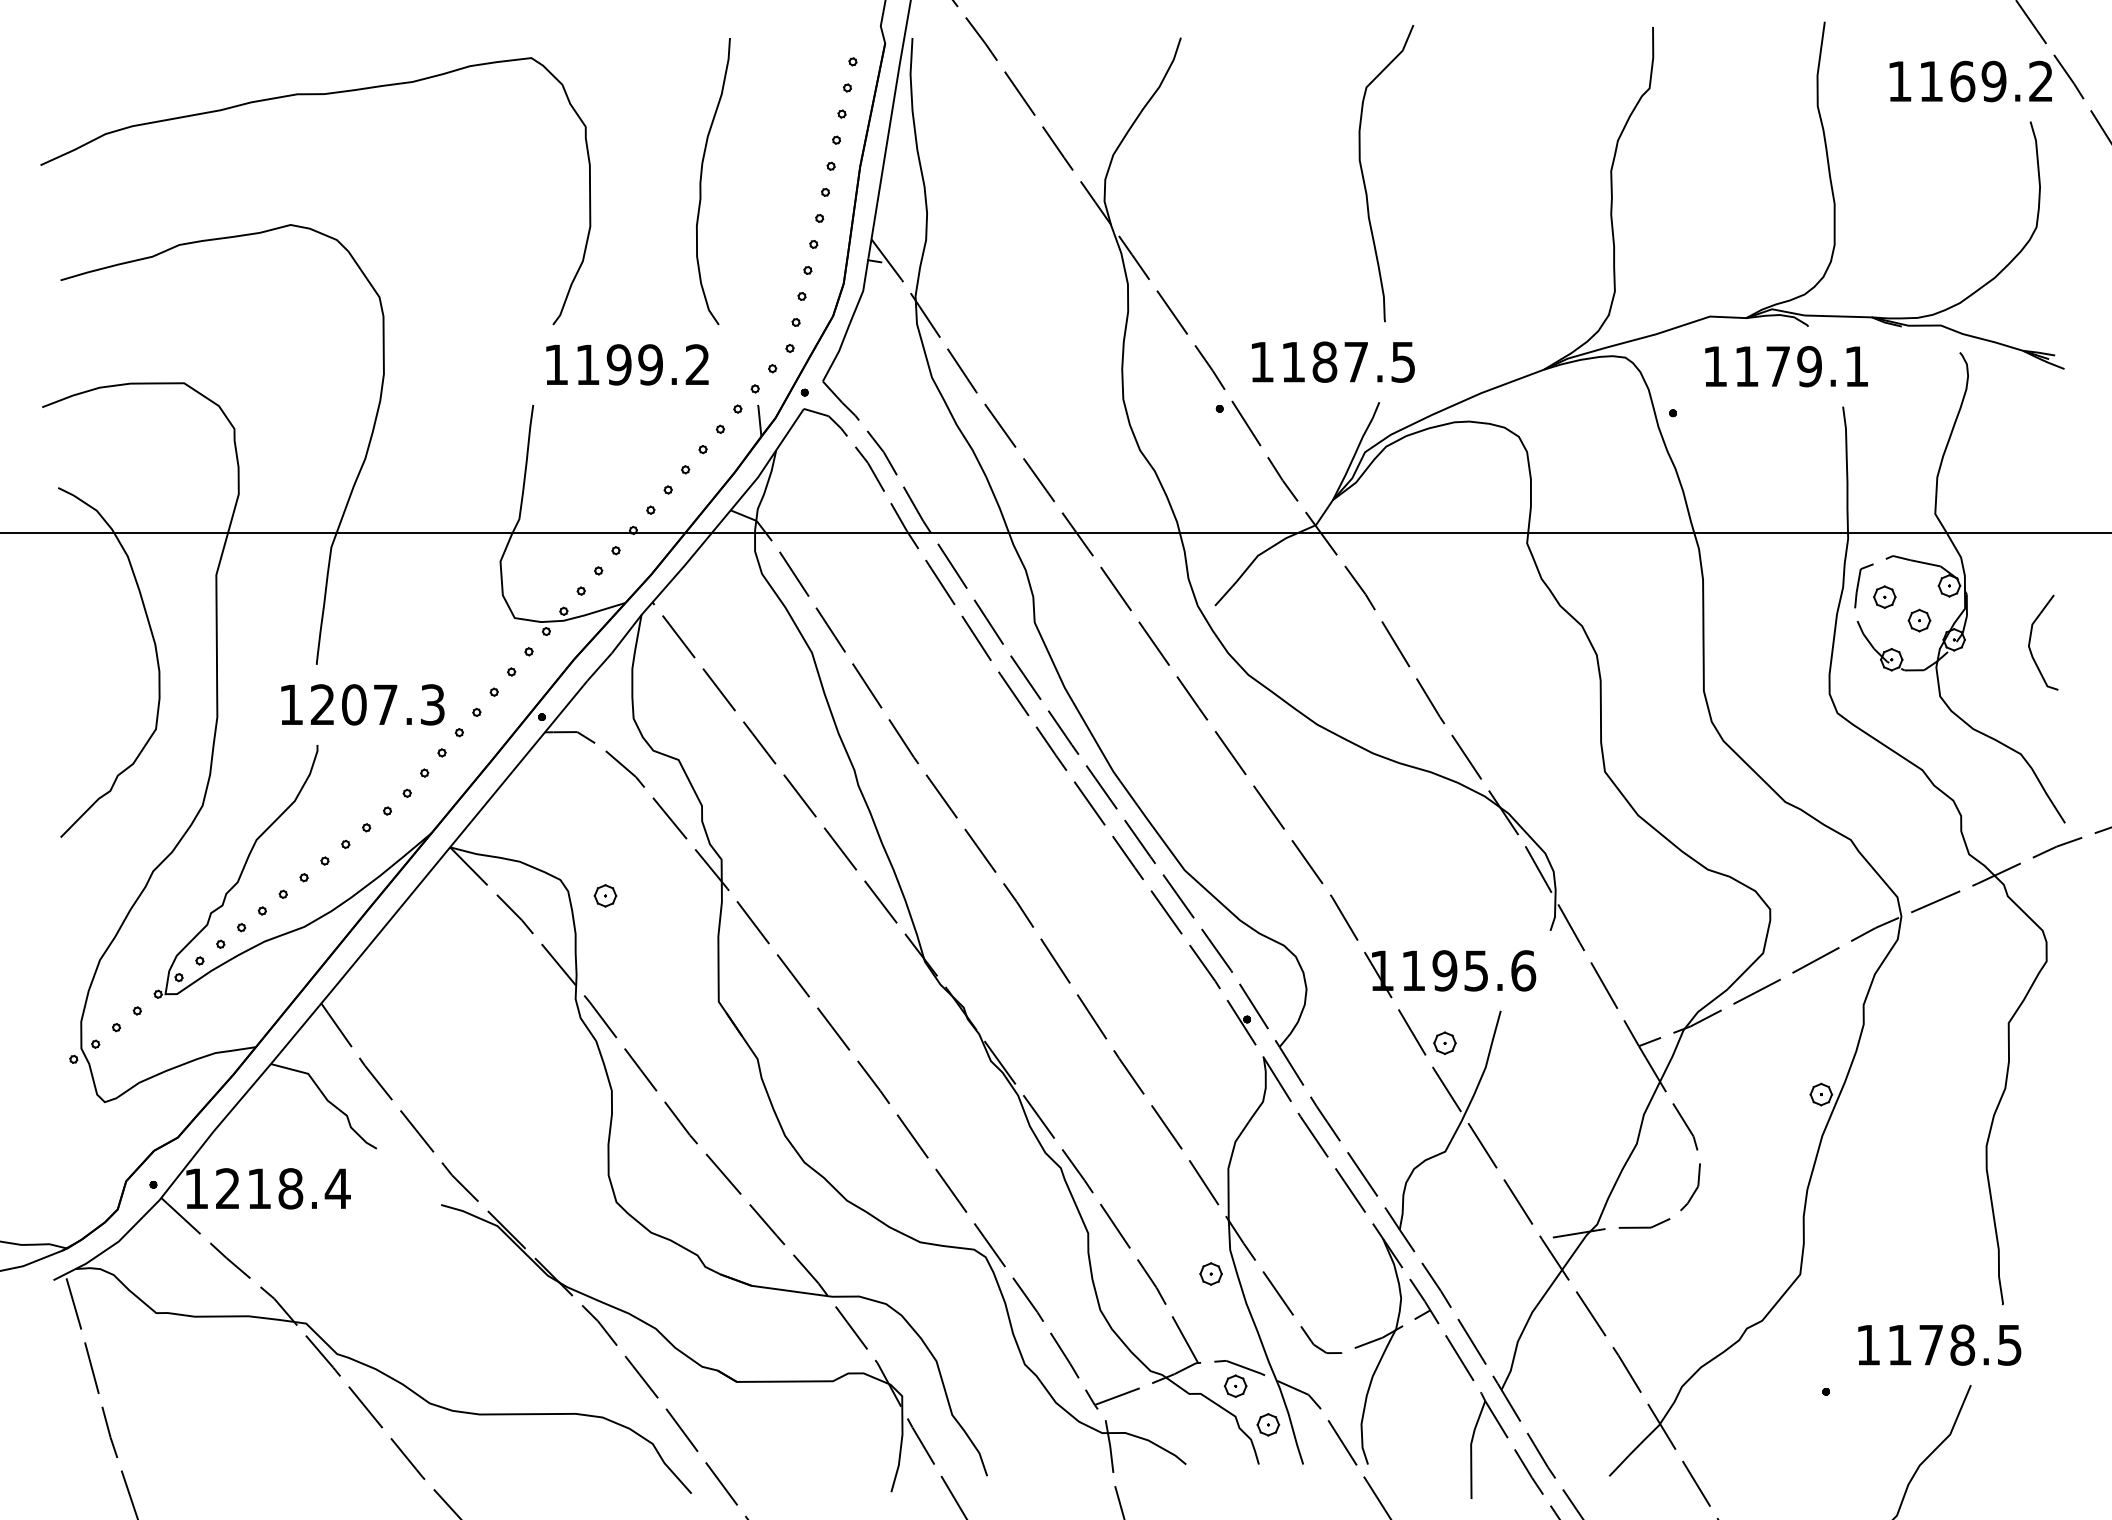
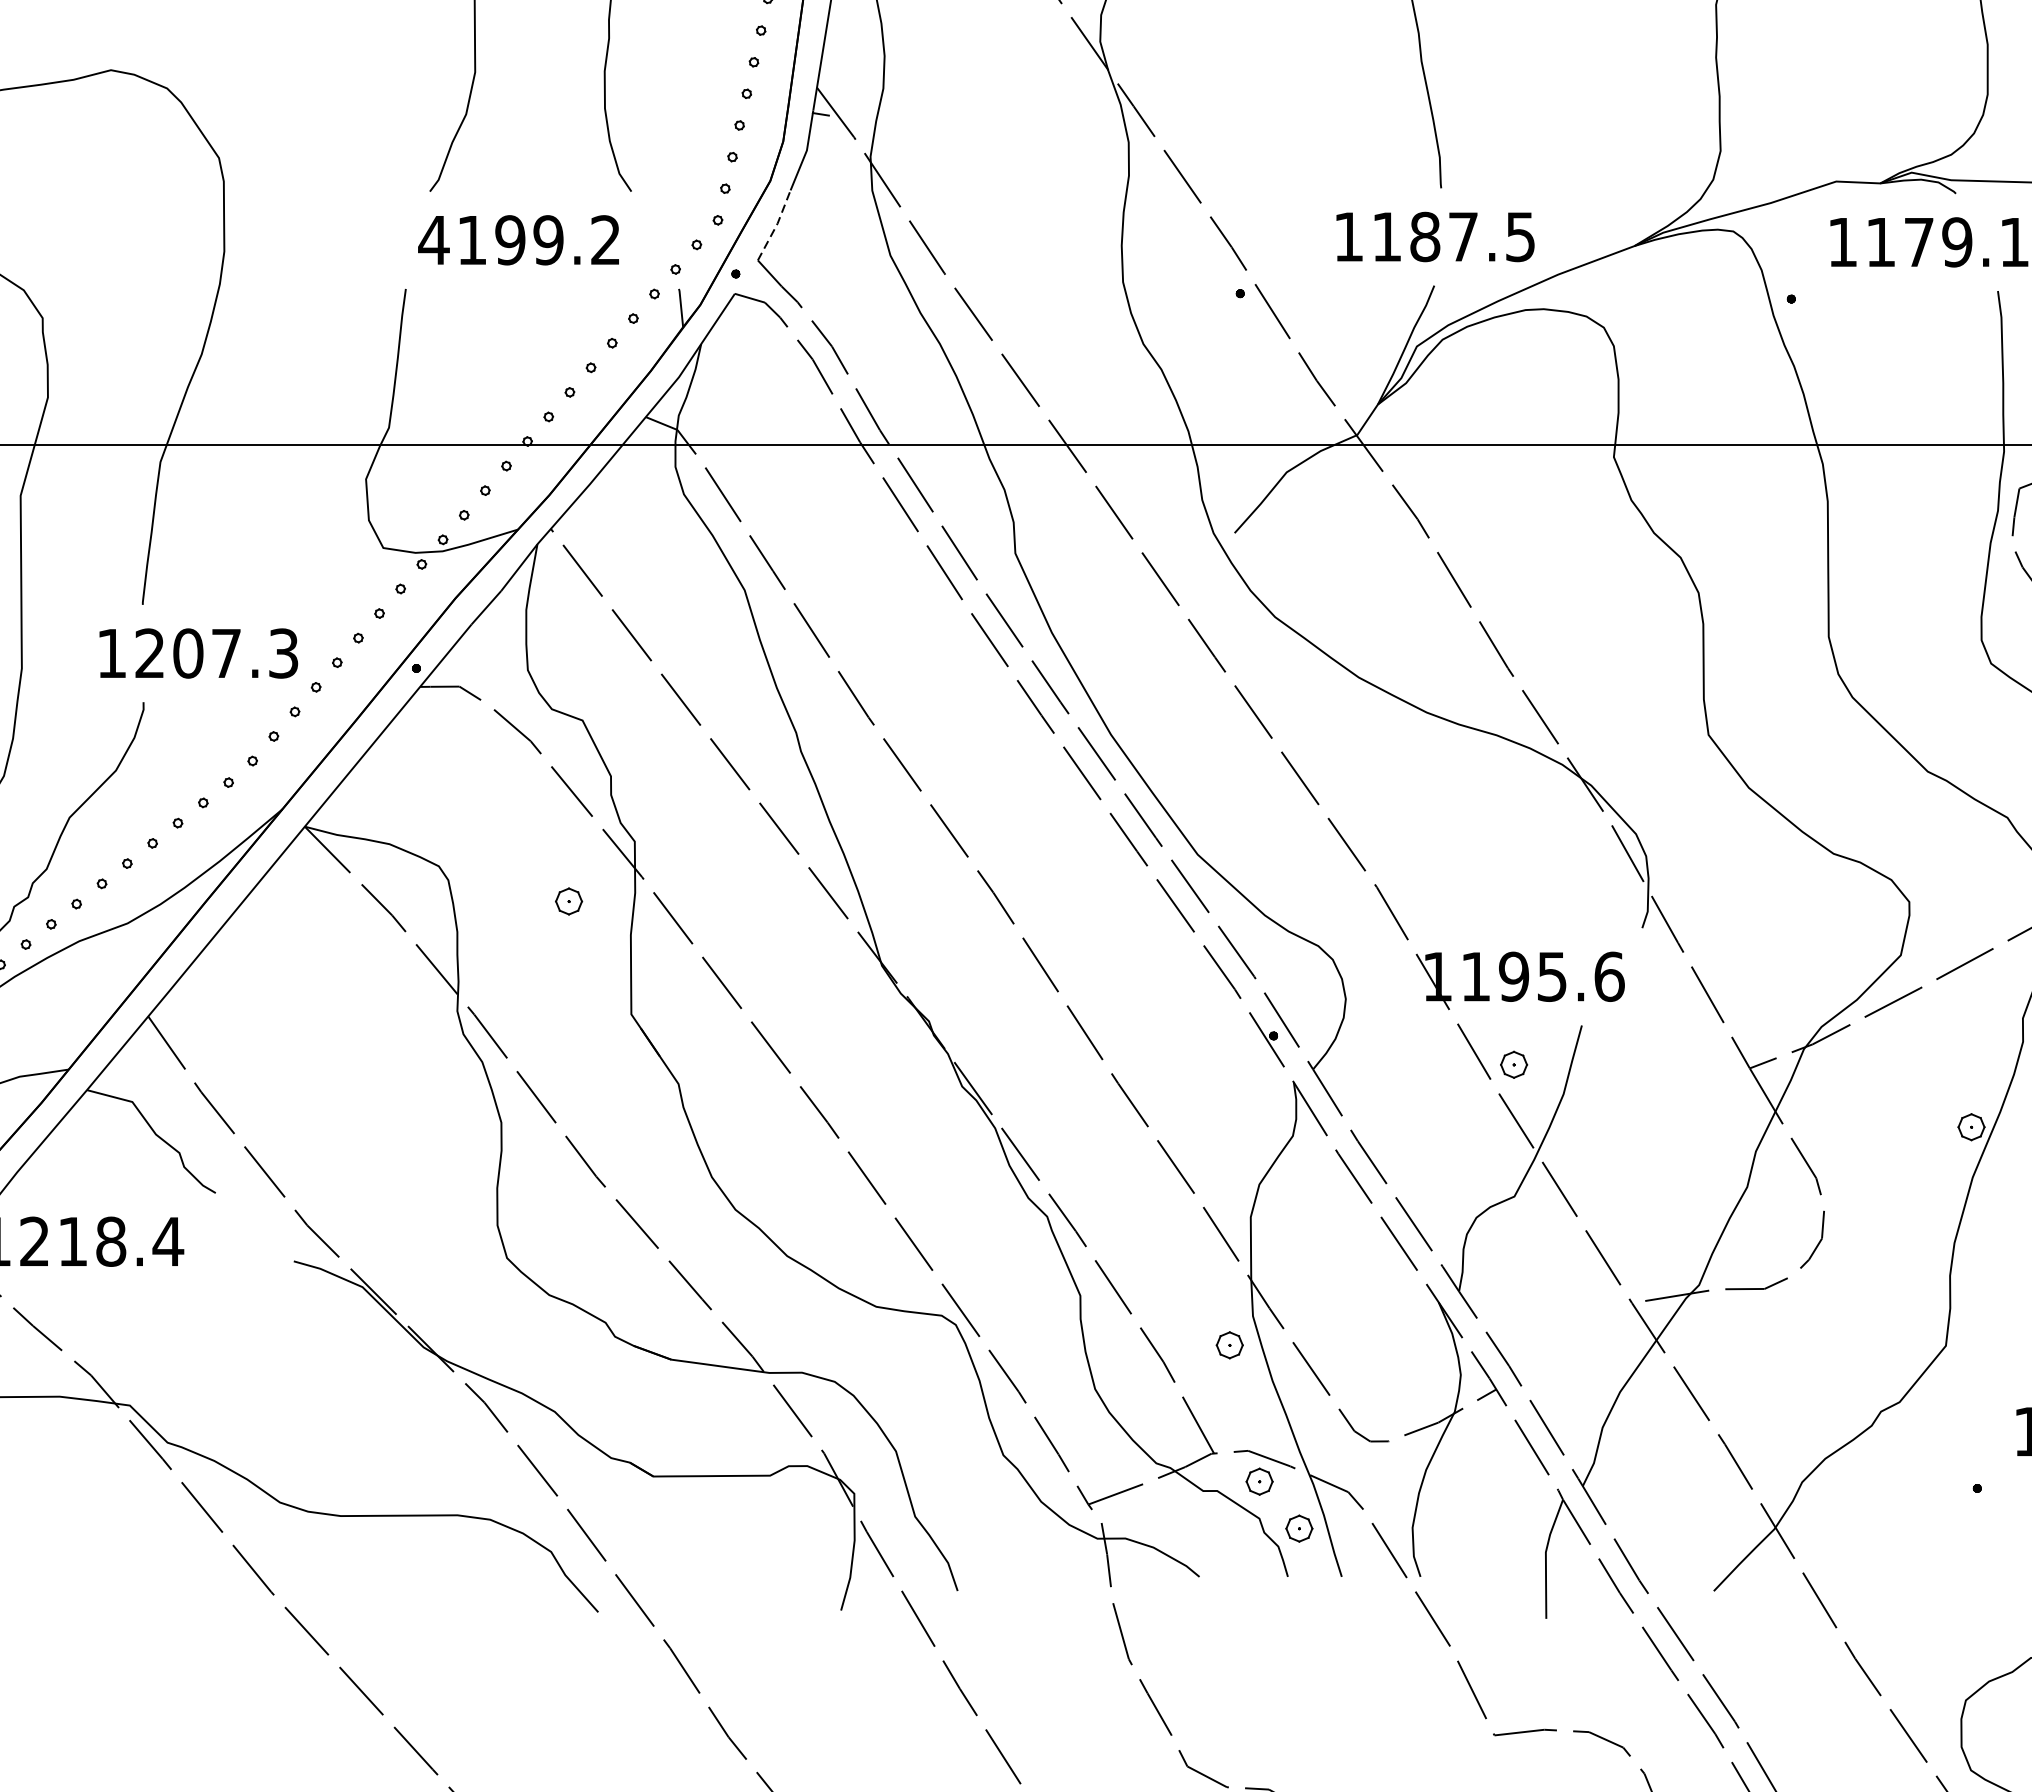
line: (838, 353) -> (776, 226), solid -> dashed
text: (1333, 361) -> (1435, 236), moved
text: (556, 364) -> (434, 239), 1199.2 -> 4199.2
part: (605, 895) -> (569, 901), moved

